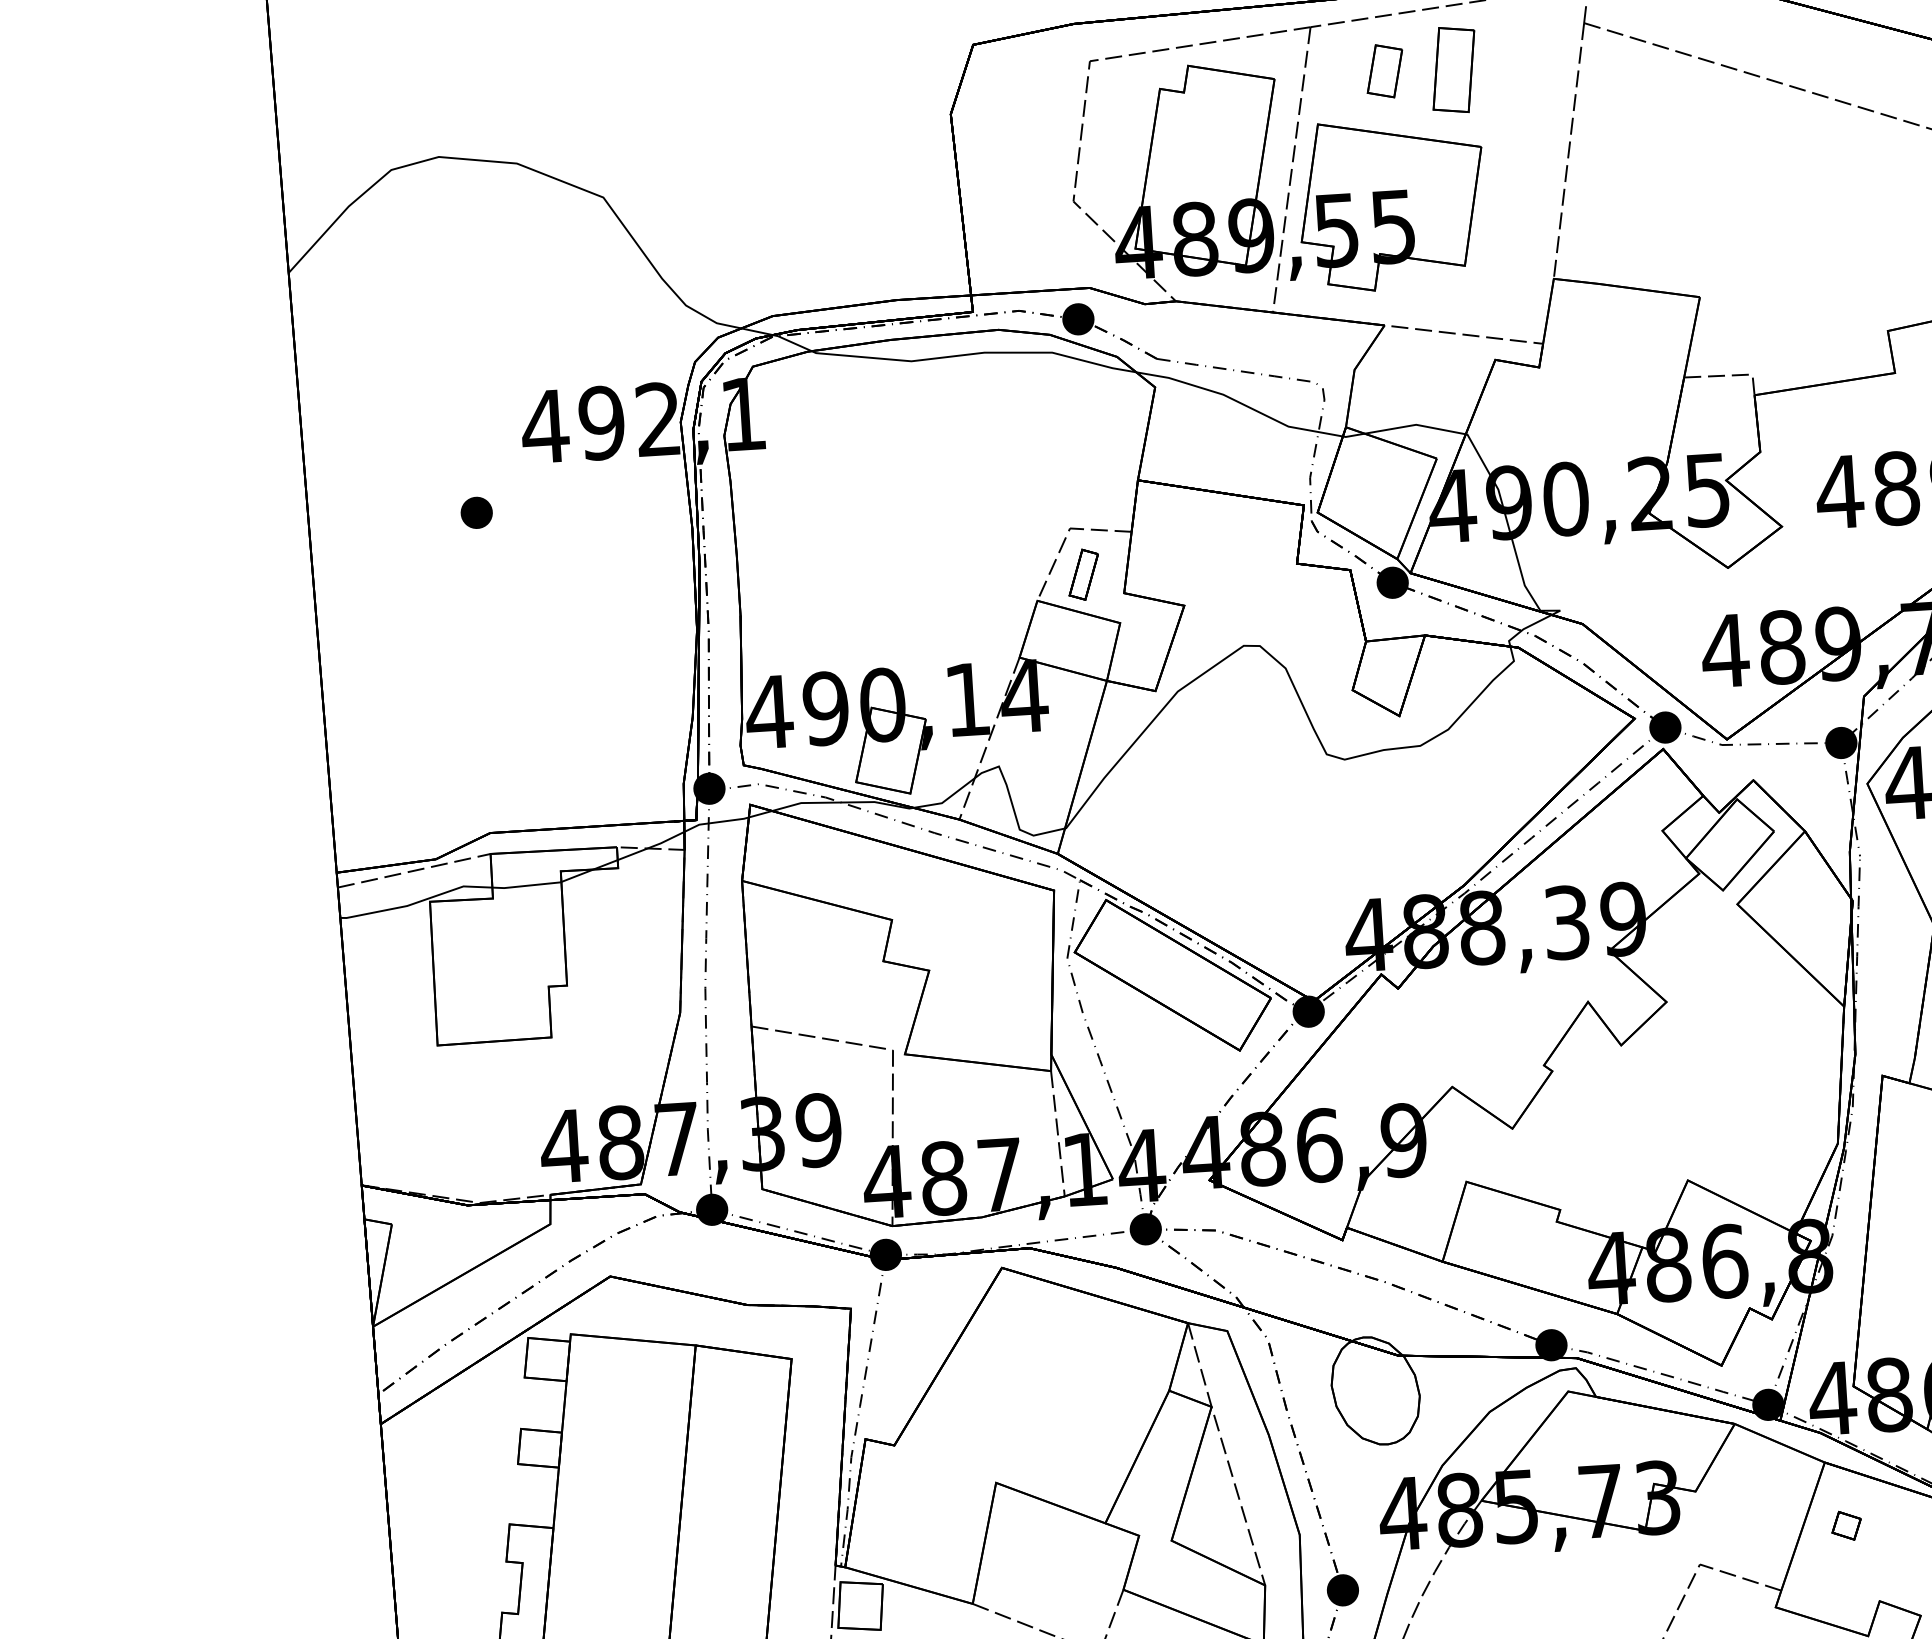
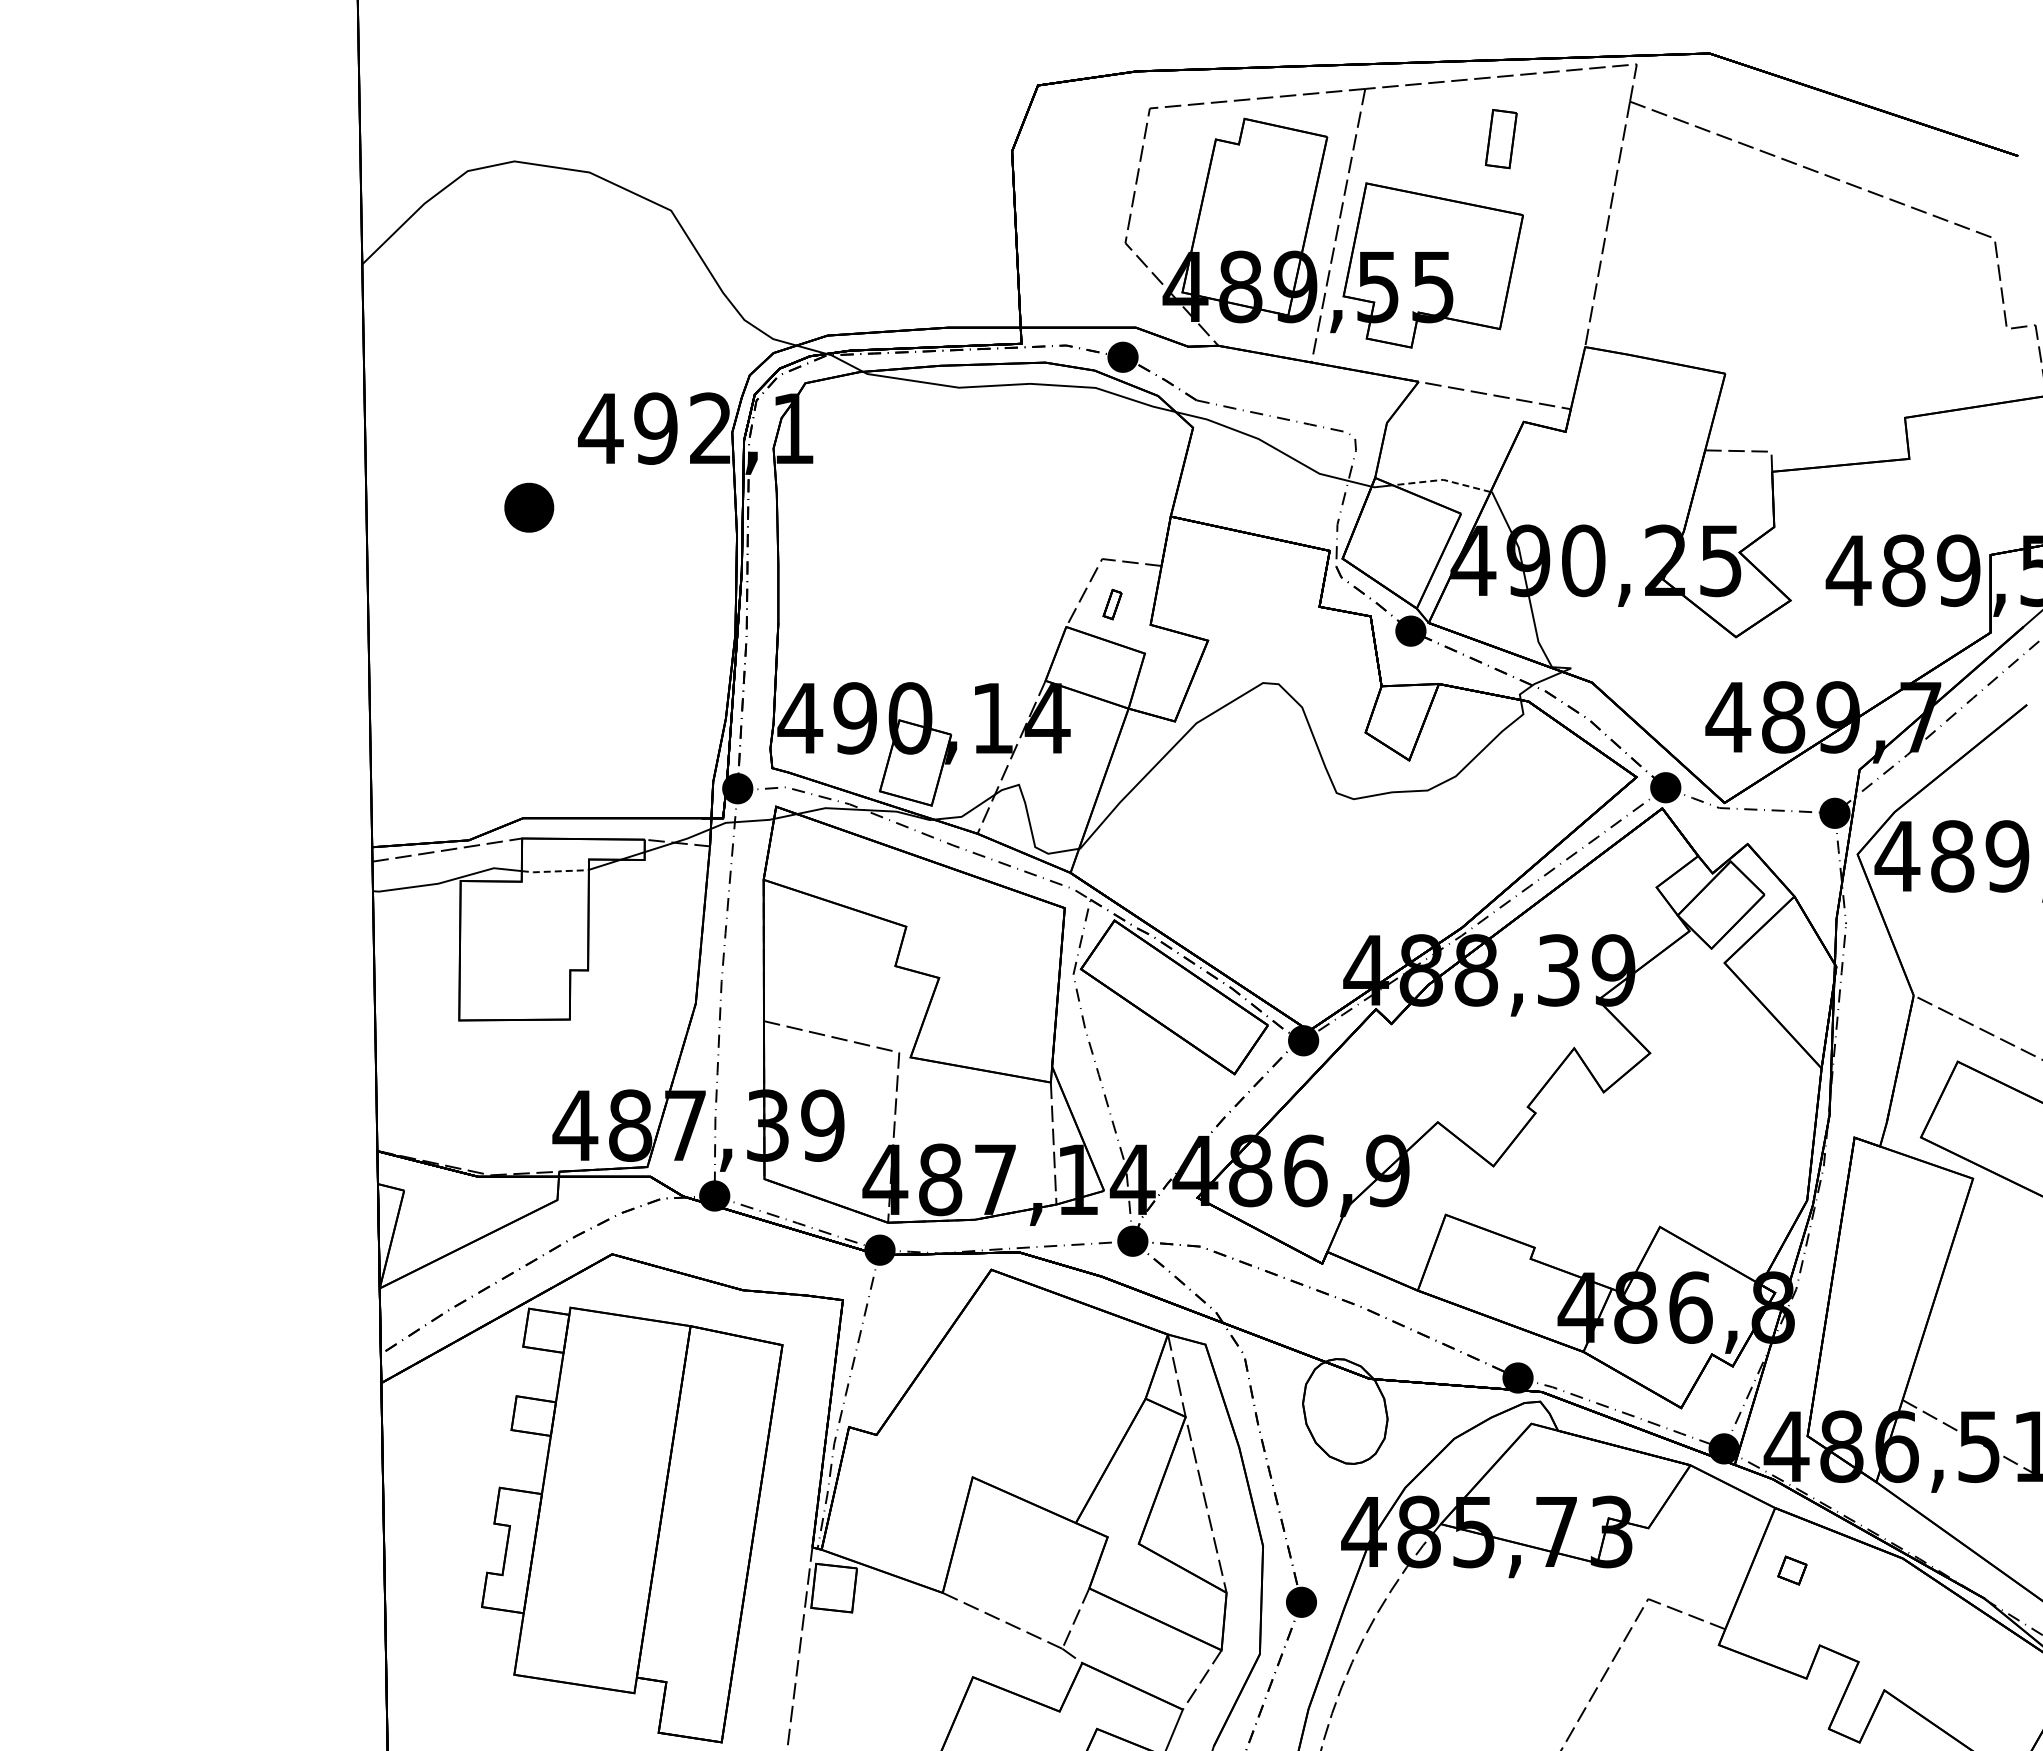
part: (1454, 69) -> (1501, 138), size x0.7
part: (1384, 70) -> (1434, 135), removed
line: (1415, 424) -> (1442, 479), solid -> dashed
part: (476, 512) -> (529, 507), size x1.6
part: (1083, 574) -> (1112, 604), size x0.6
line: (528, 885) -> (556, 871), solid -> dashed

